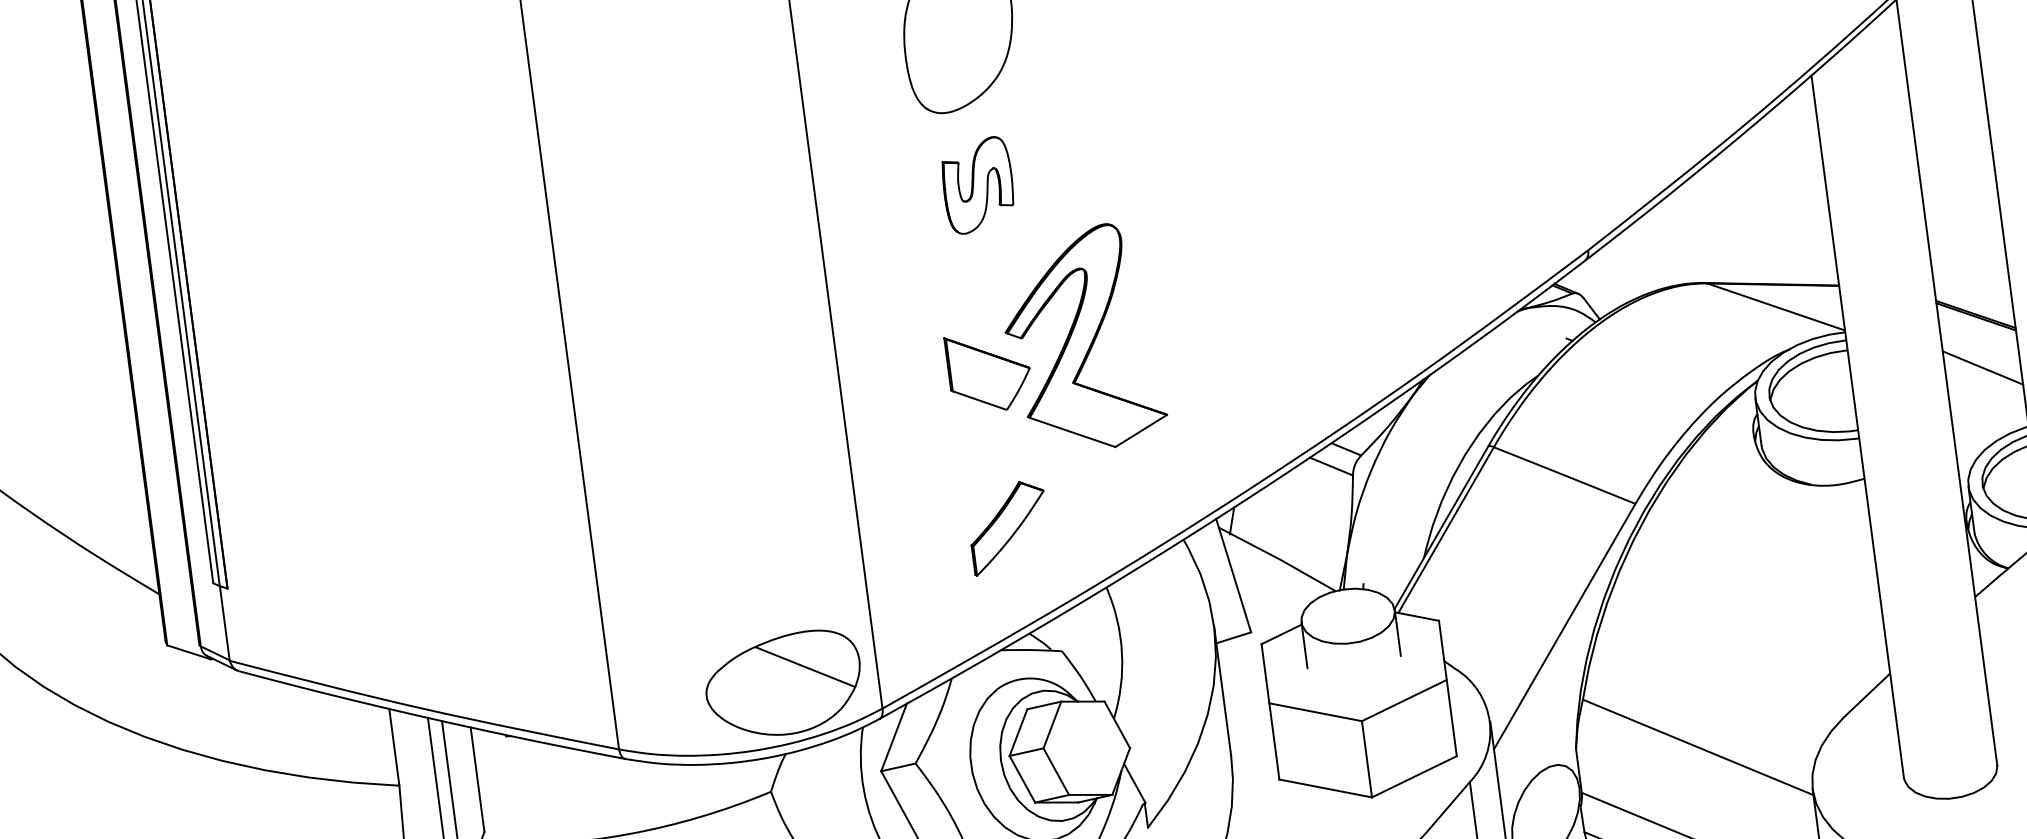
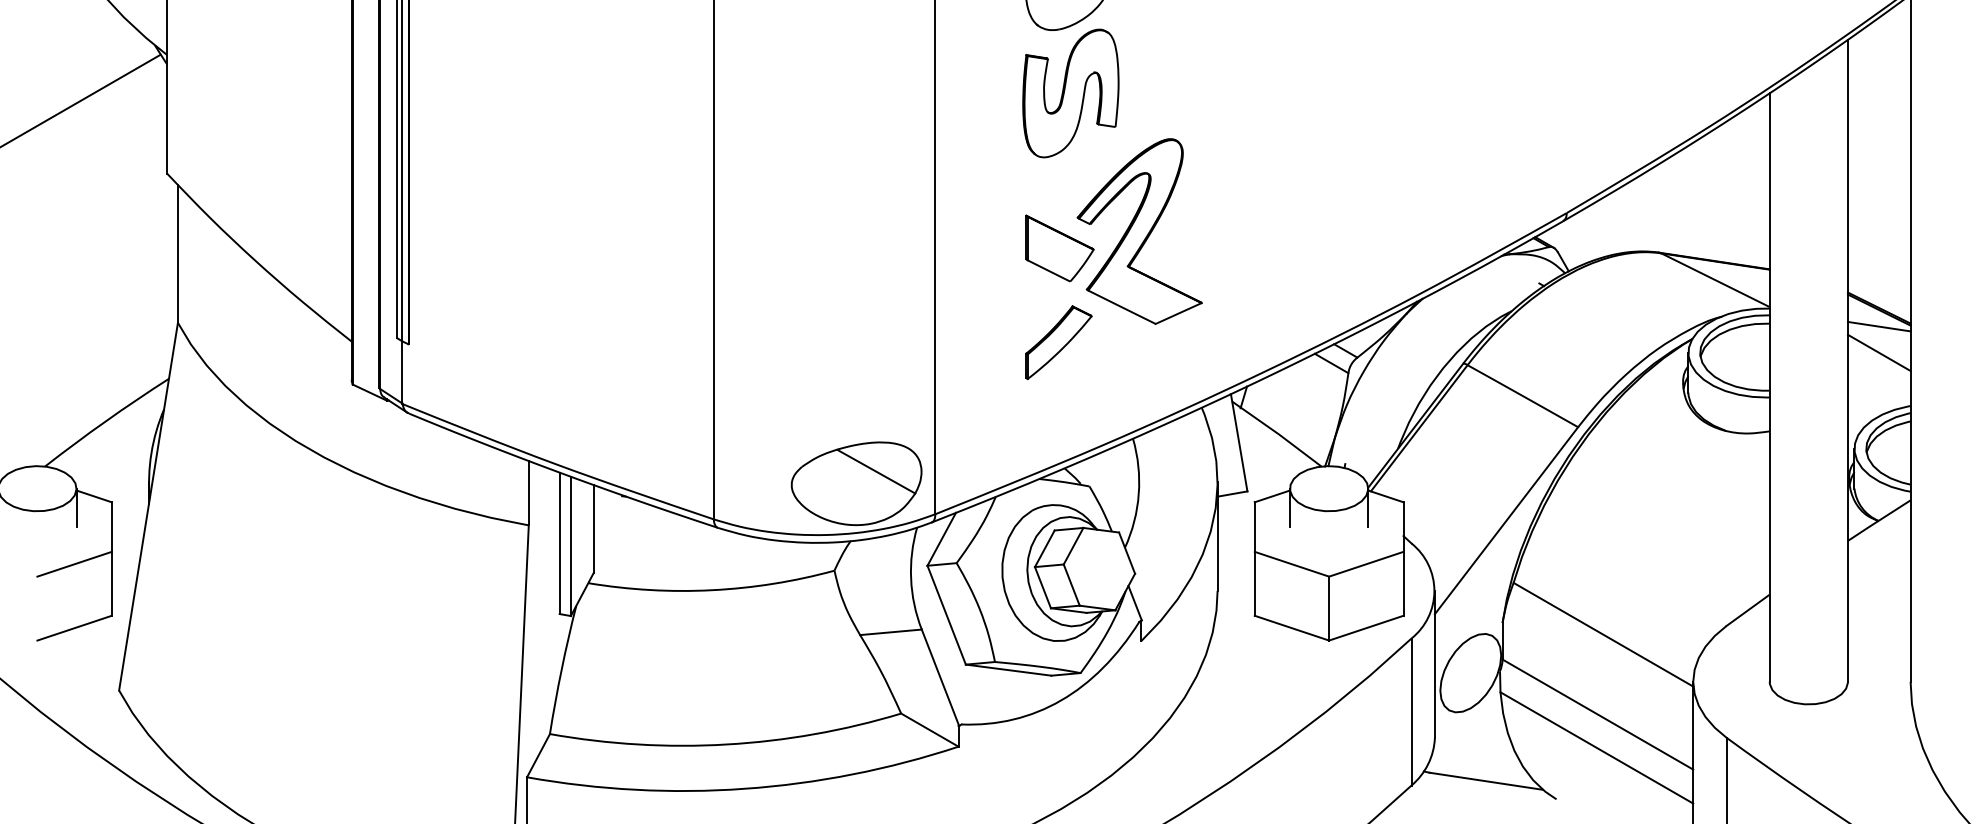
part: (977, 185) -> (1070, 93), size x1.67
line: (1977, 336) -> (1878, 326), added
part: (1008, 527) -> (1058, 342), moved

